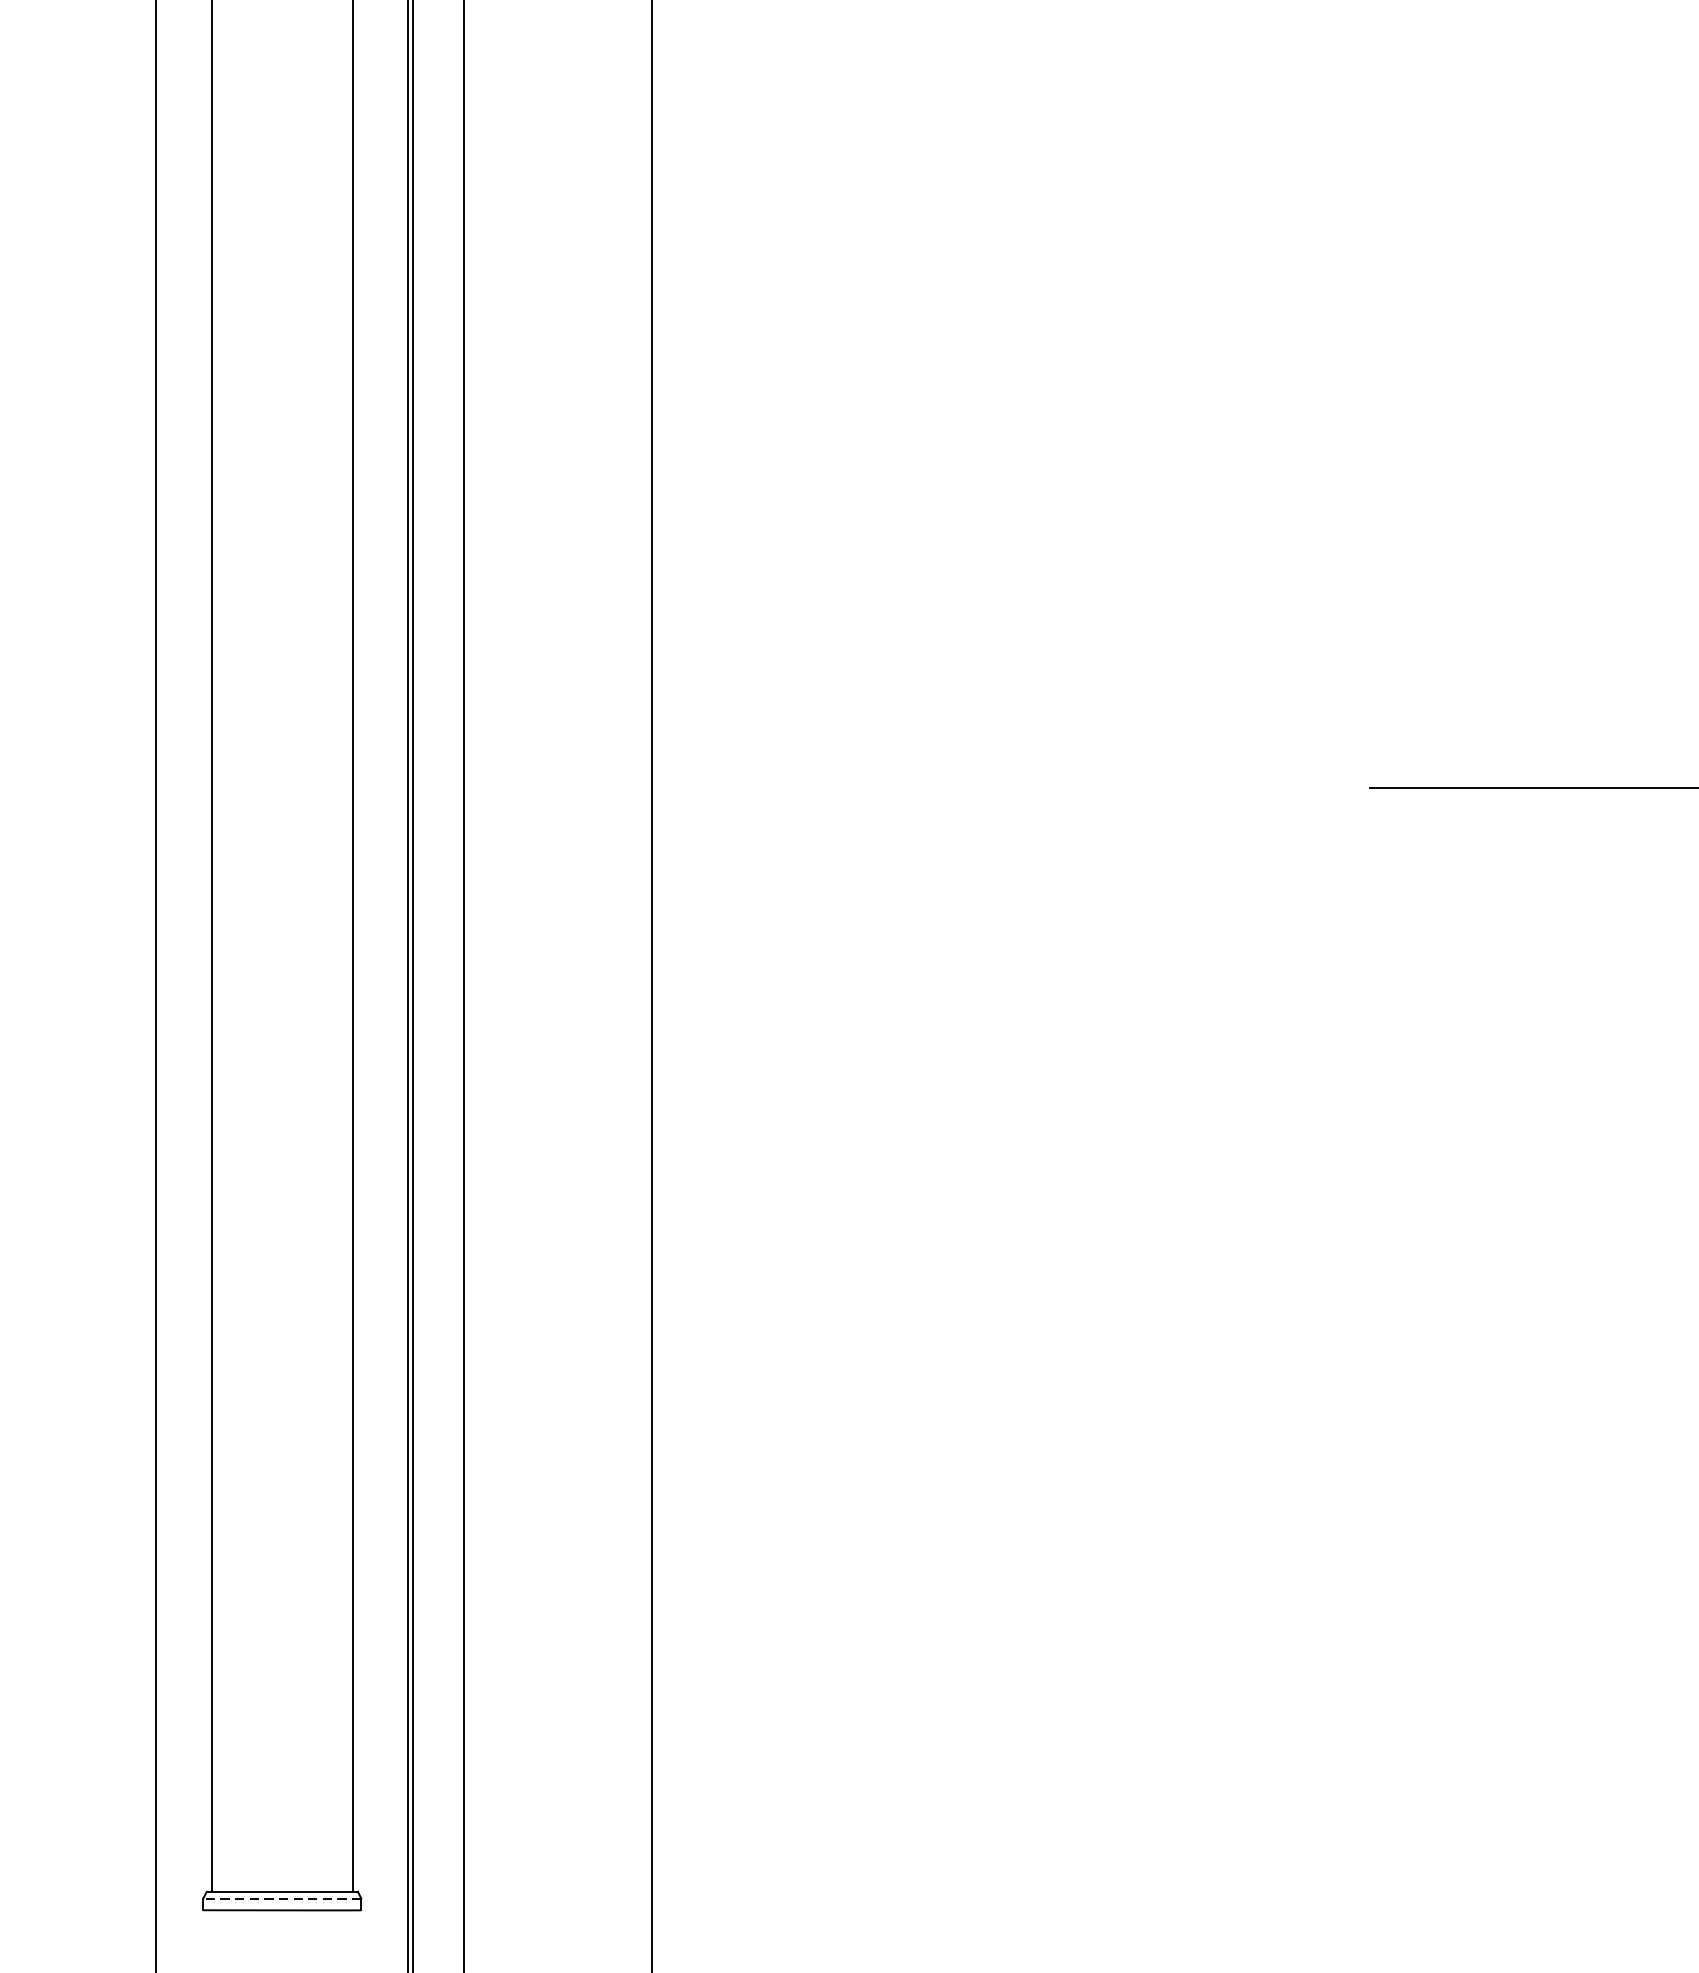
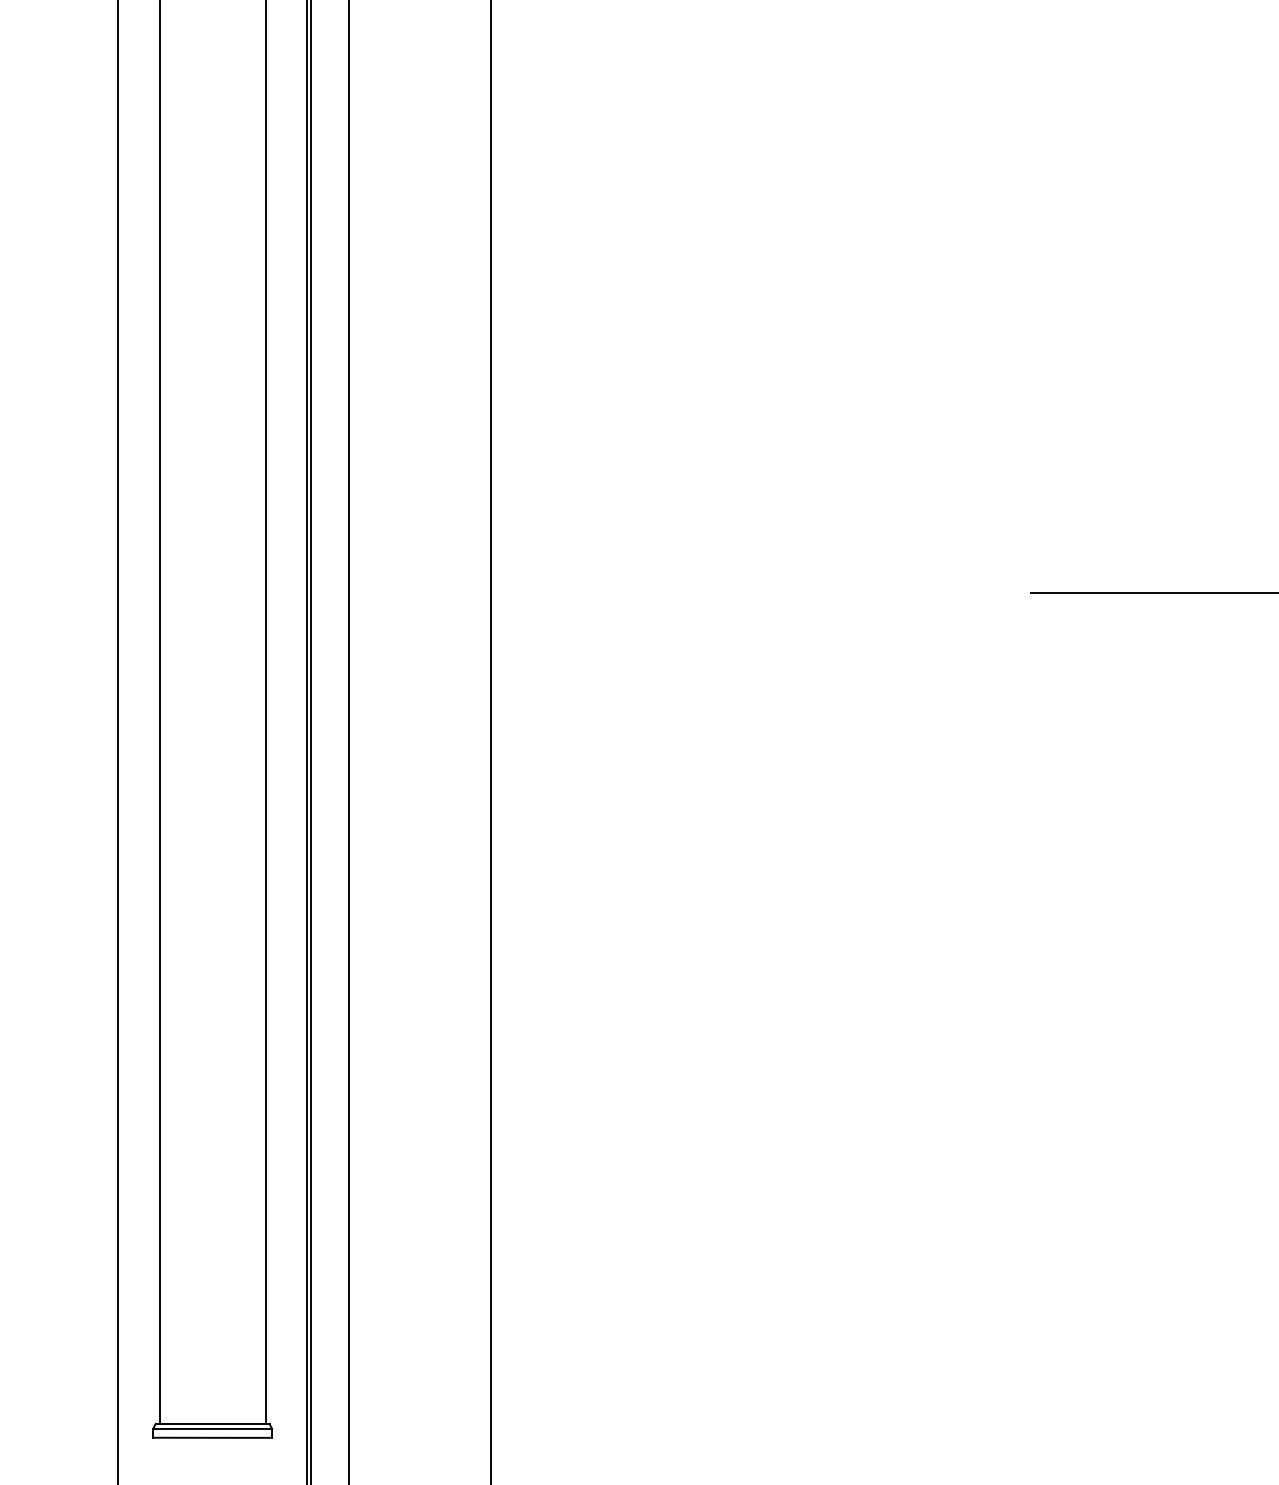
line: (282, 1897) -> (212, 1428), dashed -> solid

